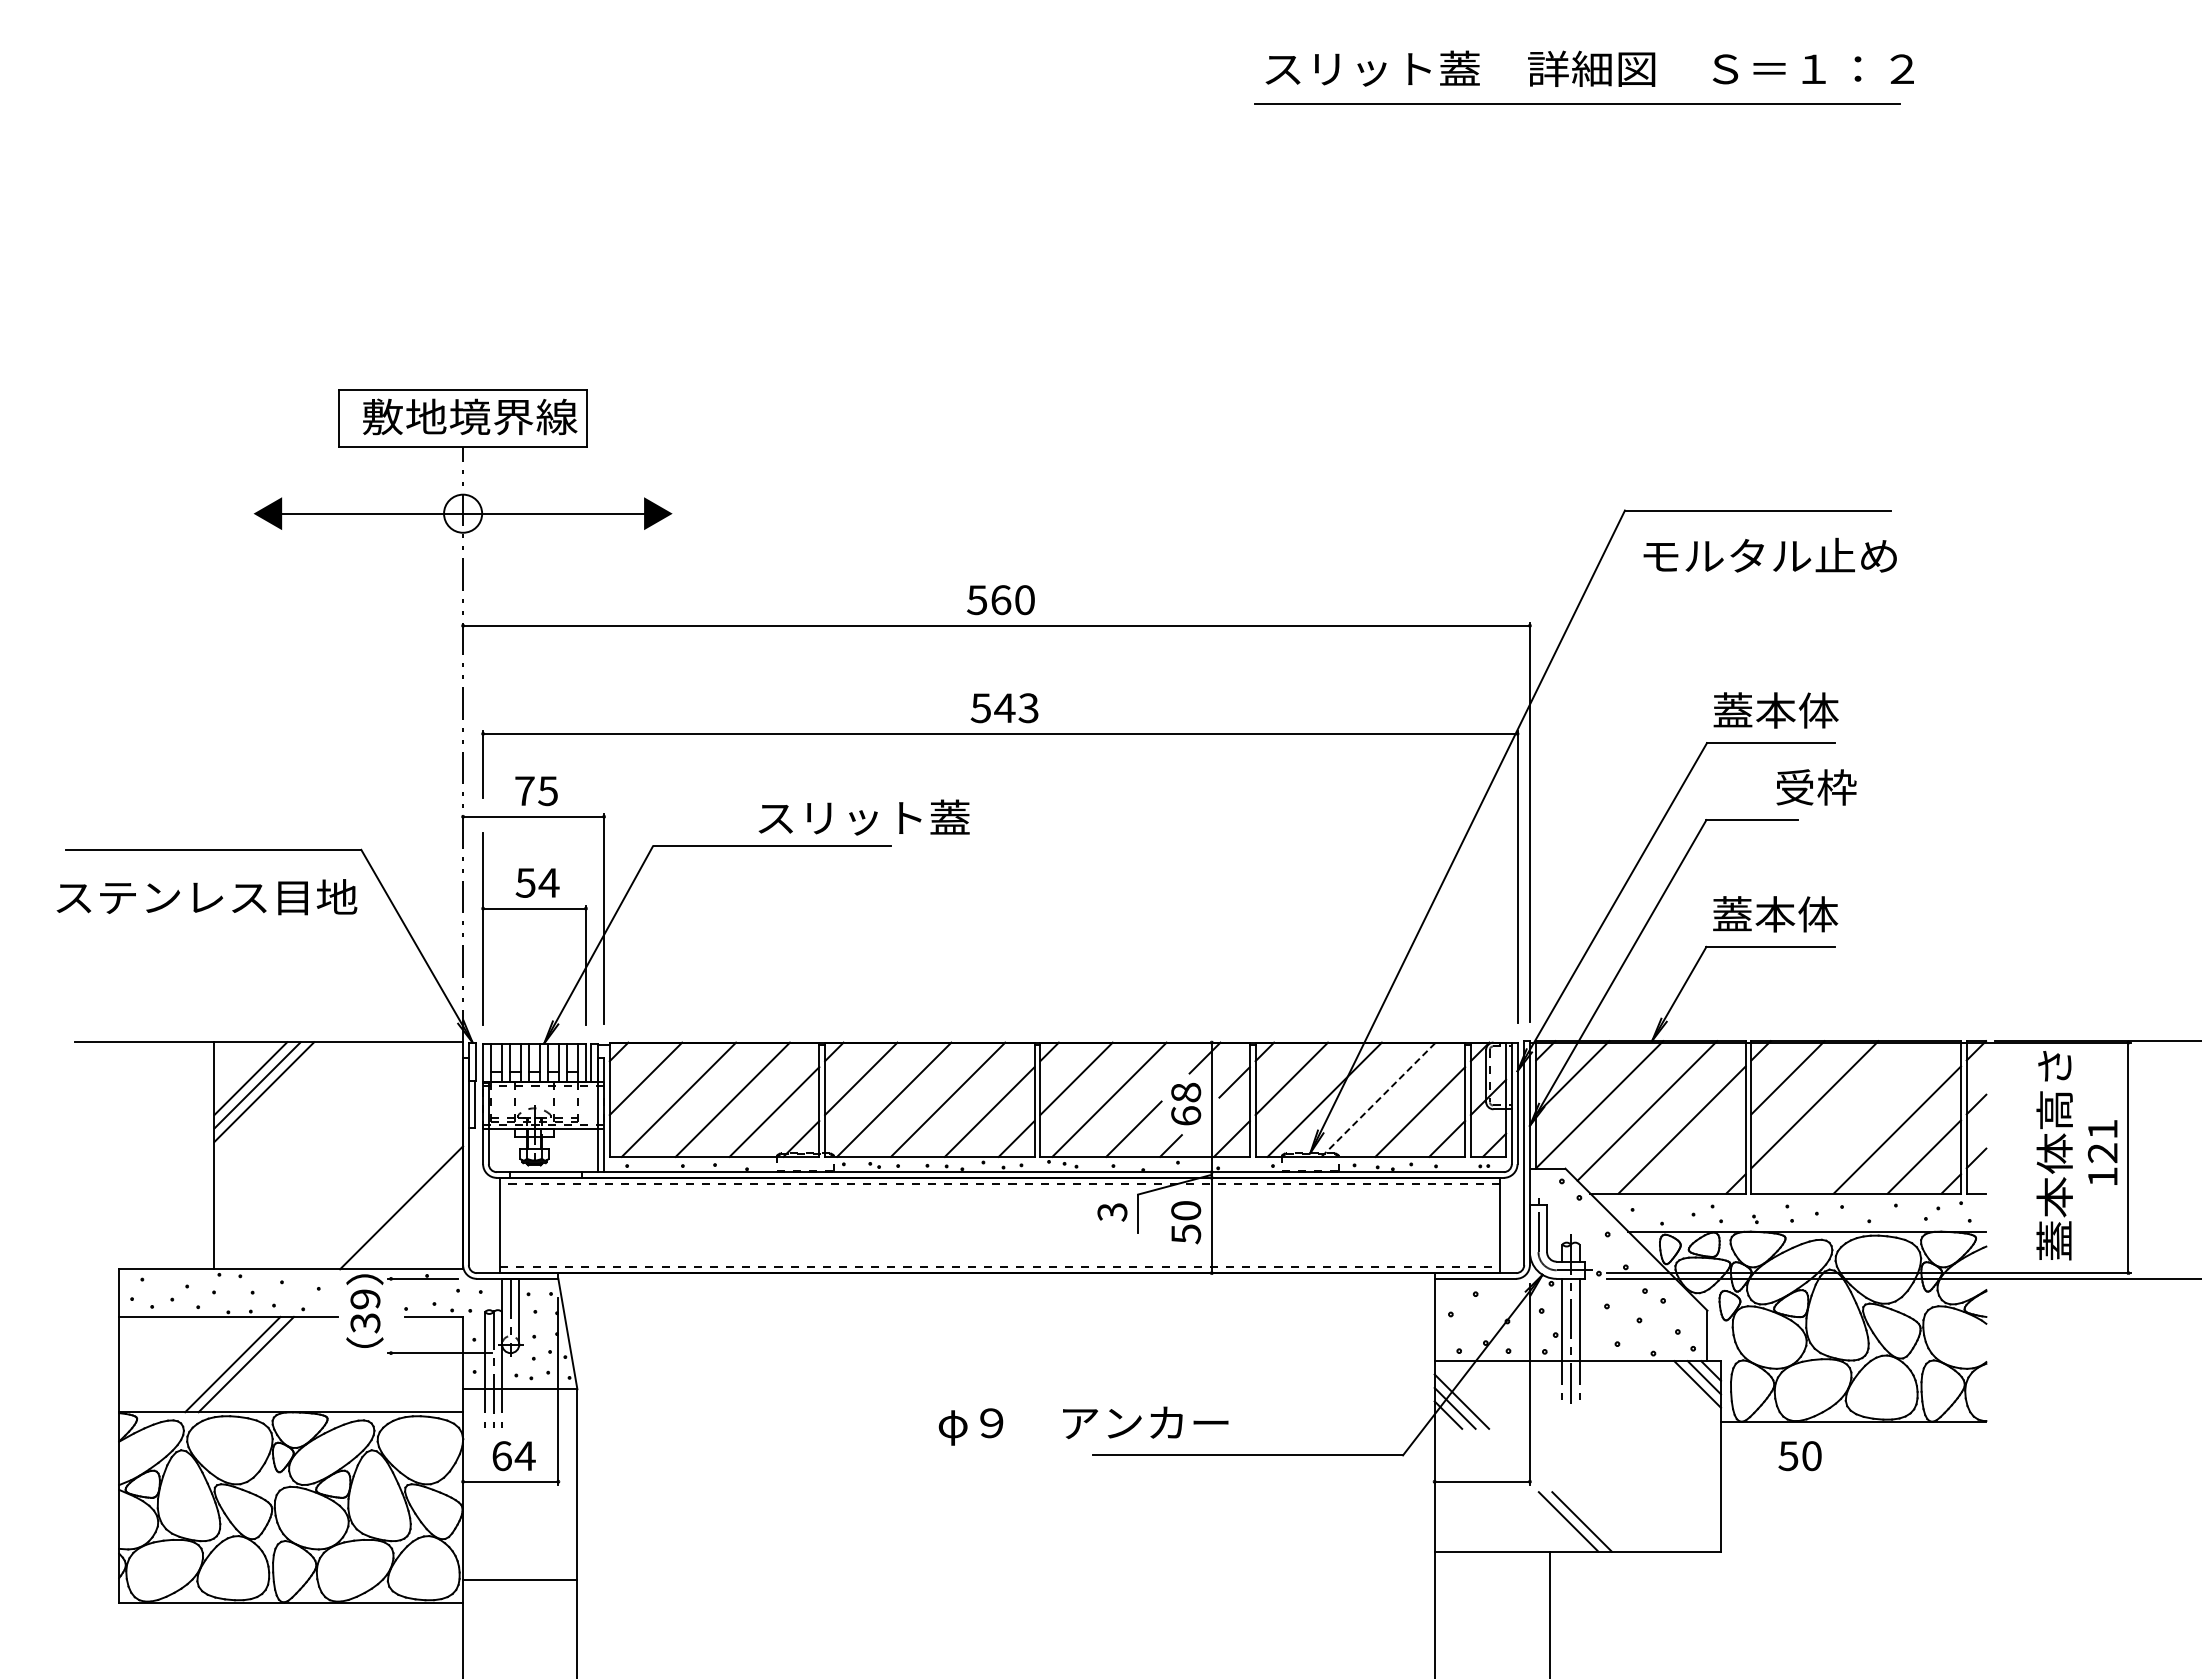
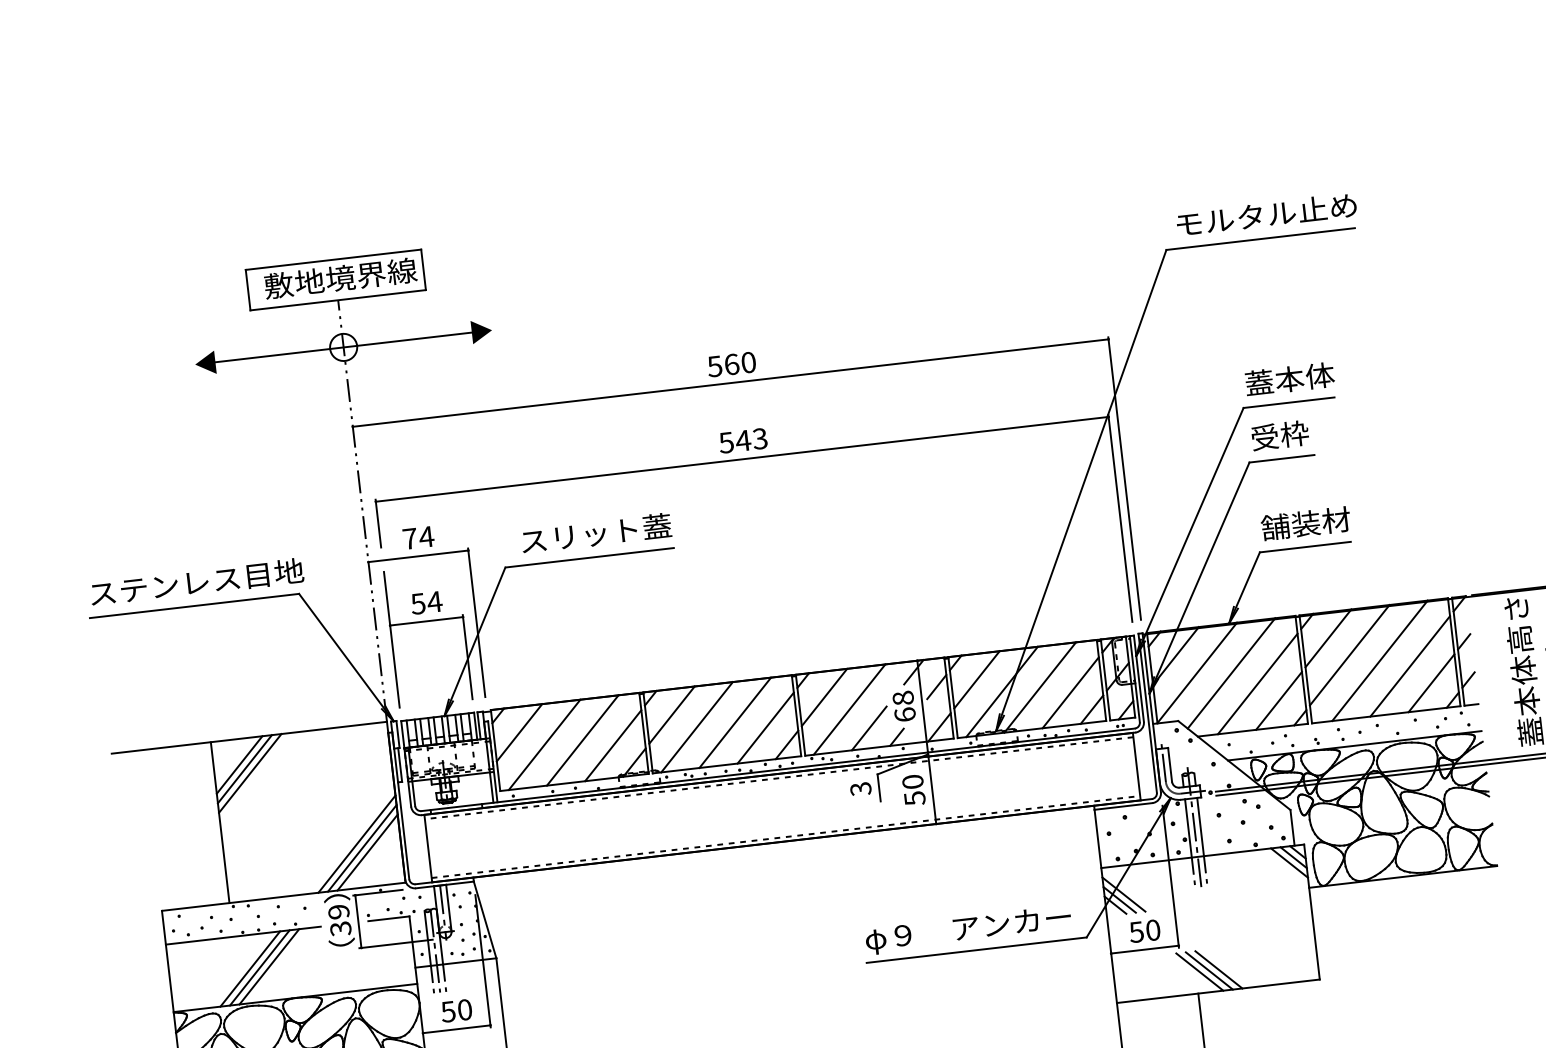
text: (1769, 554) -> (1266, 213), moved
text: (1816, 787) -> (1280, 435), moved
text: (547, 791) -> (426, 537), 75 -> 74
text: (863, 817) -> (595, 533), moved
text: (206, 897) -> (196, 582), moved
text: (1775, 914) -> (1306, 523), 蓋本体 -> 舗装材
line: (1378, 1099) -> (1040, 687), dashed -> solid
line: (1856, 1117) -> (1380, 660), added
line: (1708, 1156) -> (1278, 700), added
line: (408, 1214) -> (362, 848), added
line: (415, 1221) -> (367, 852), added
line: (391, 1315) -> (358, 921), added
line: (259, 1364) -> (269, 966), added
text: (1083, 1425) -> (968, 929), moved
text: (513, 1456) -> (456, 1011), 64 -> 50
text: (1799, 1456) -> (1144, 931), moved
line: (1554, 1521) -> (1199, 971), added

